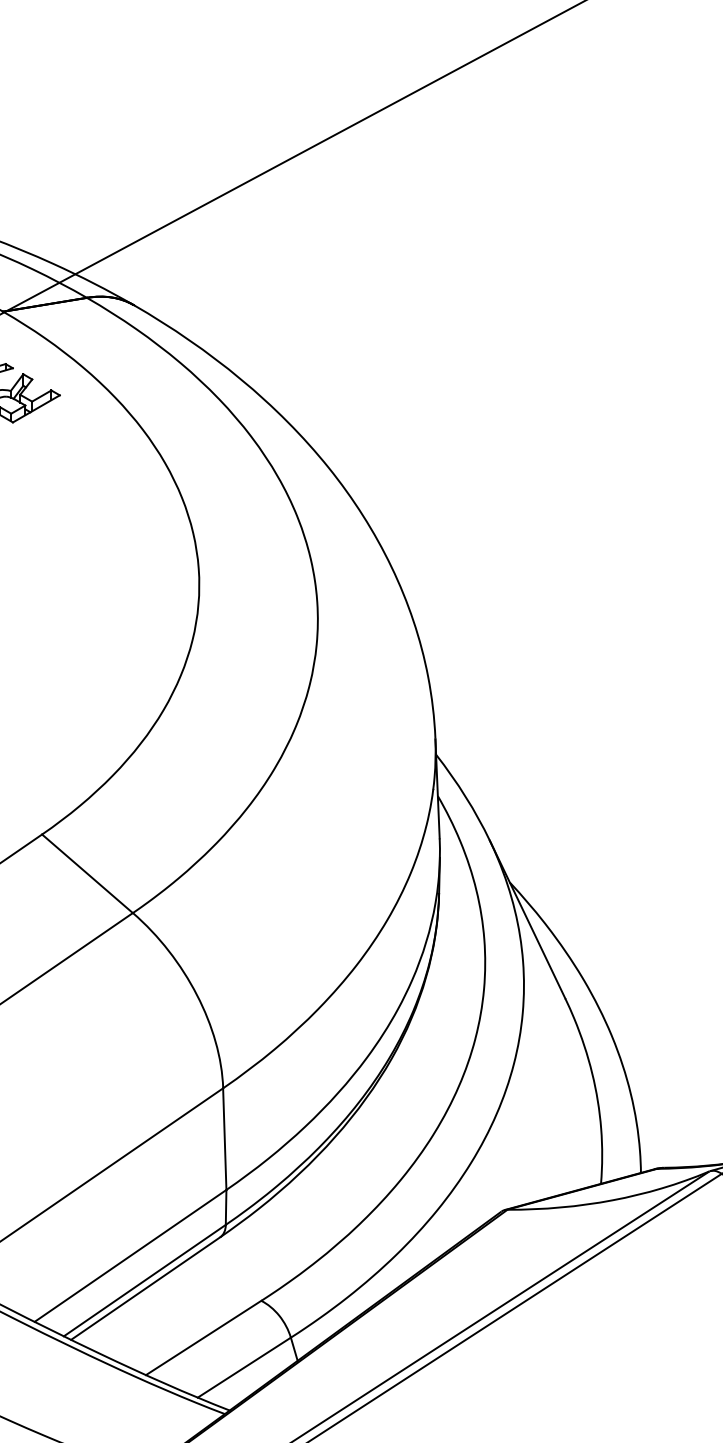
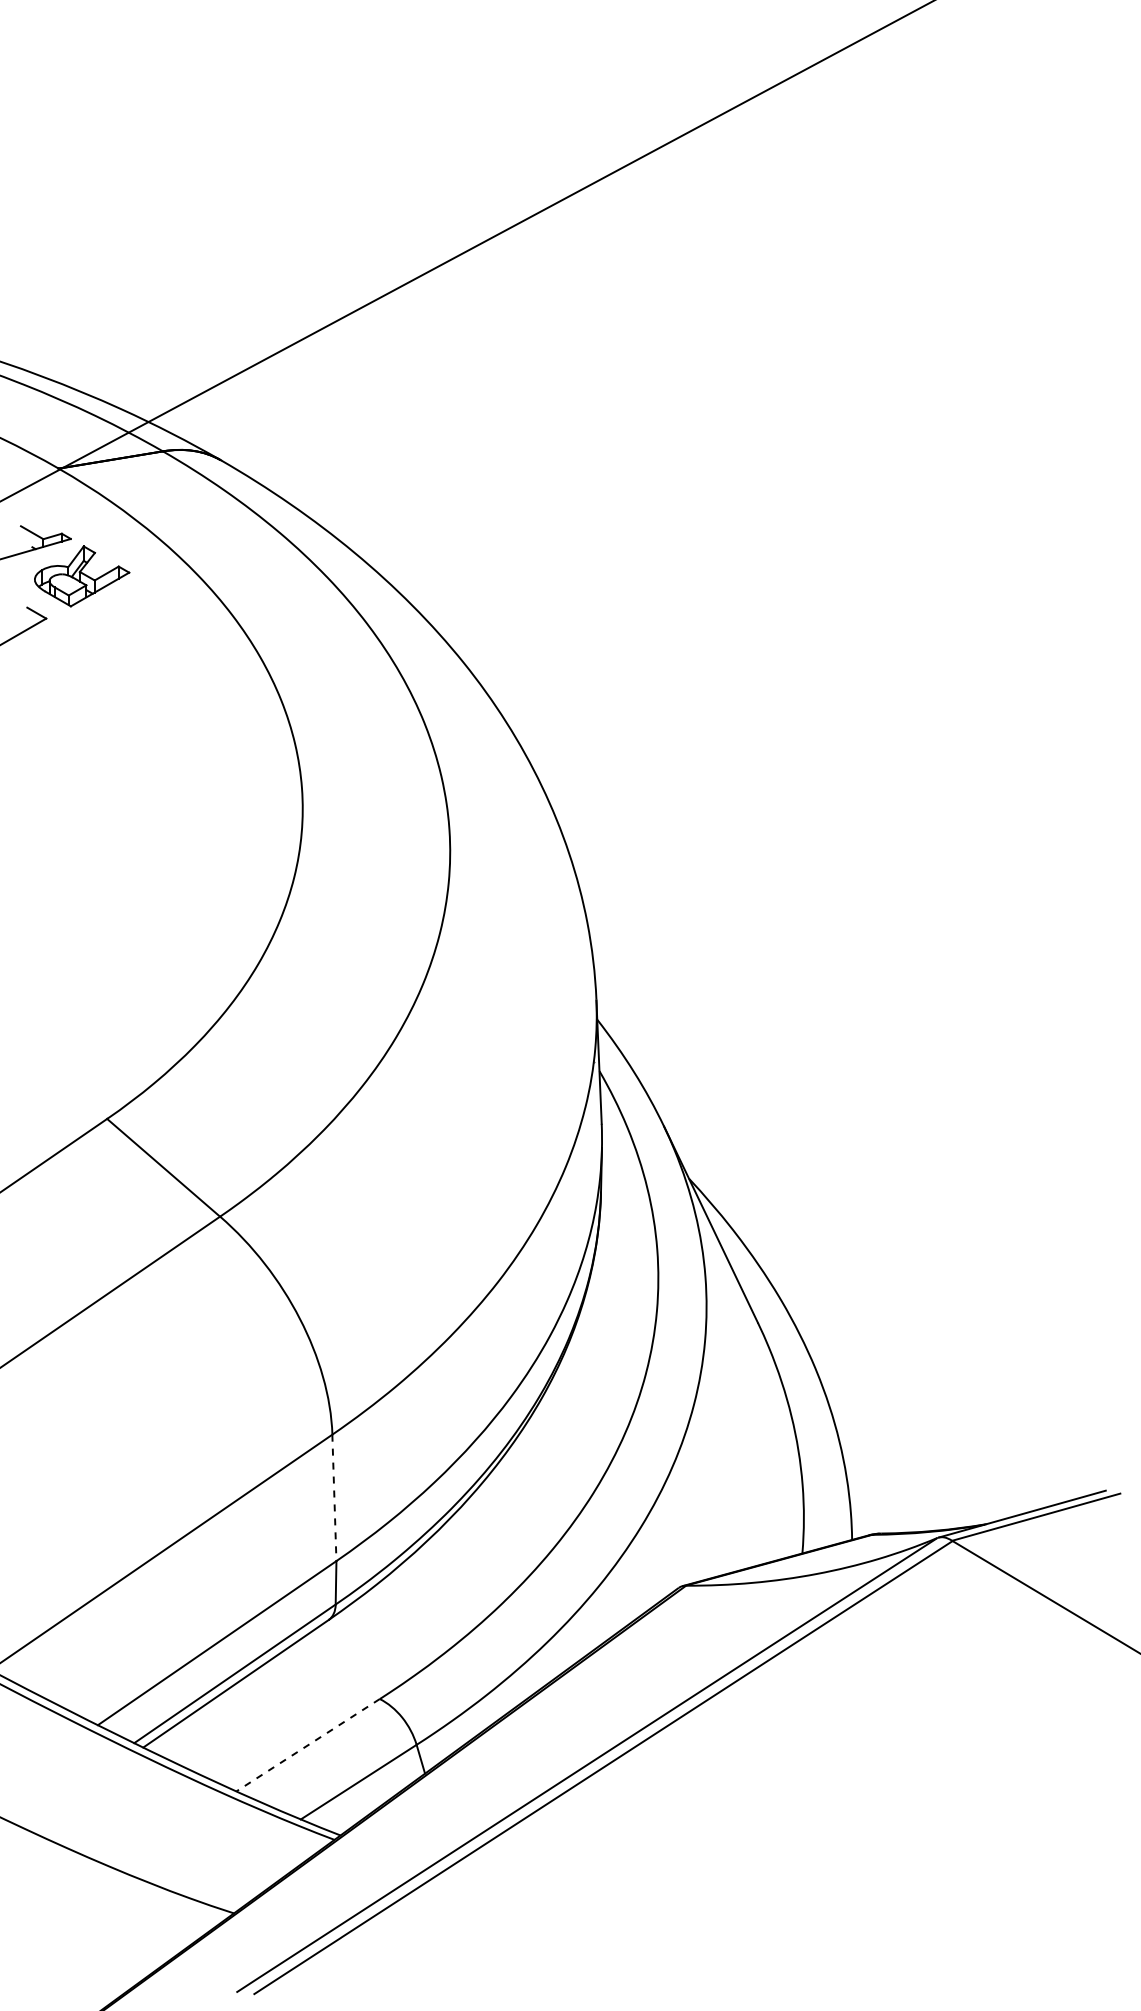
line: (224, 1139) -> (334, 1498), solid -> dashed
line: (203, 1338) -> (307, 1745), solid -> dashed

